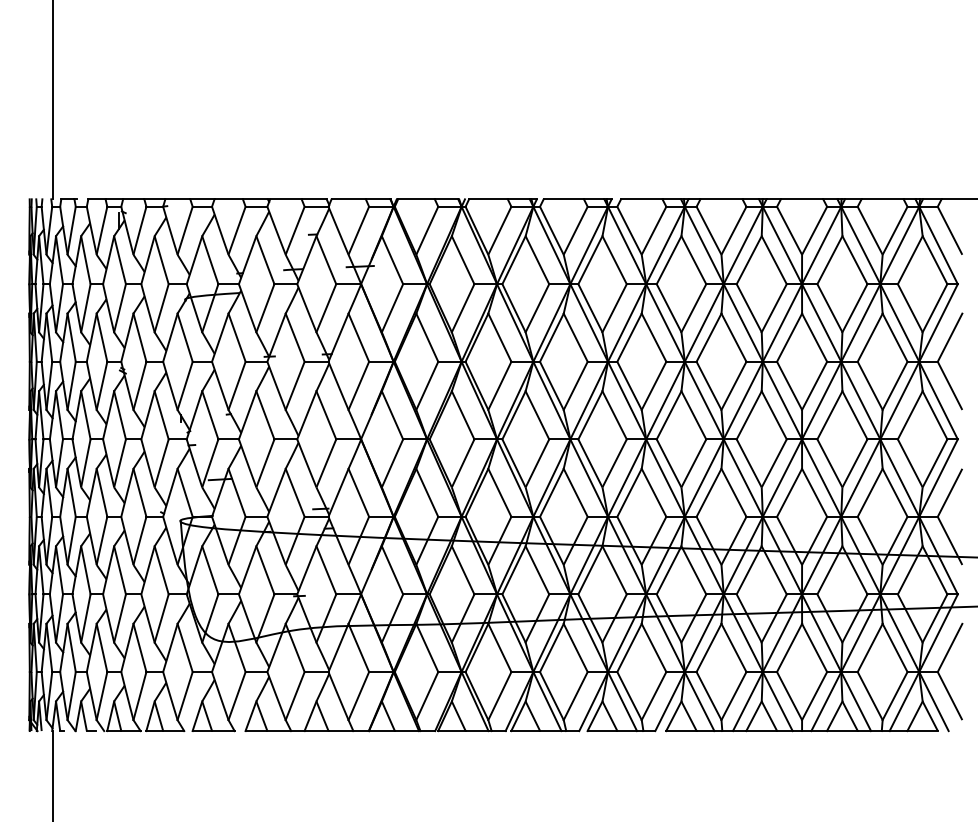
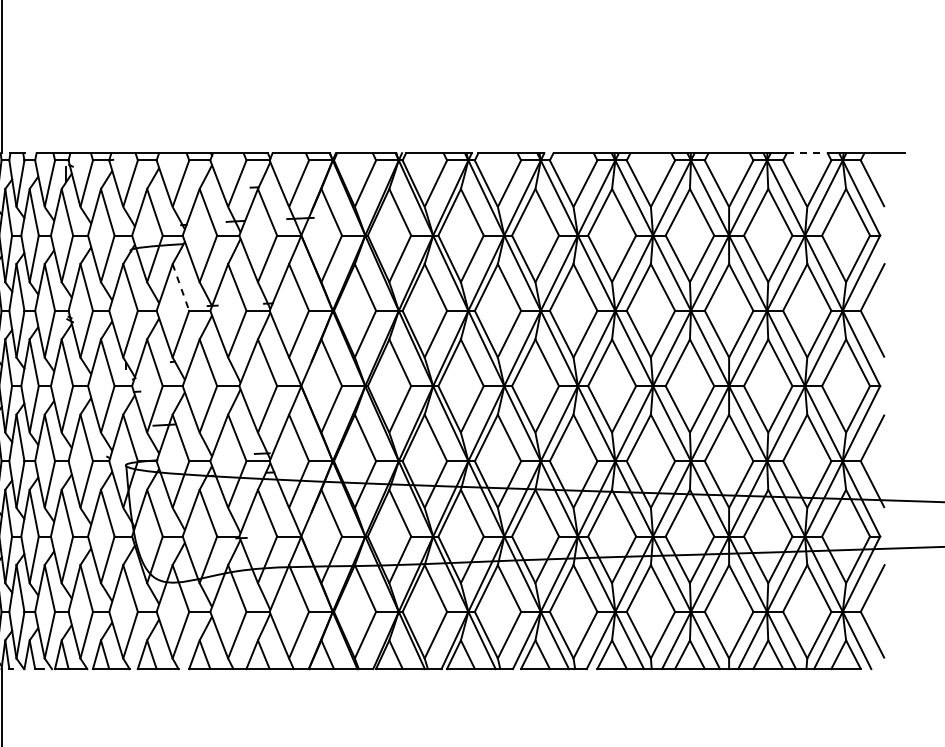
line: (883, 199) -> (808, 153), solid -> dashed
line: (237, 337) -> (181, 287), solid -> dashed

